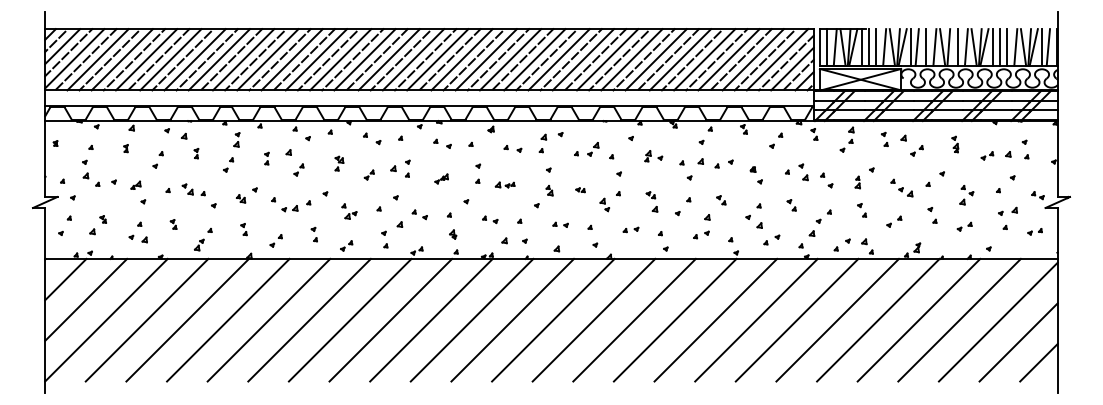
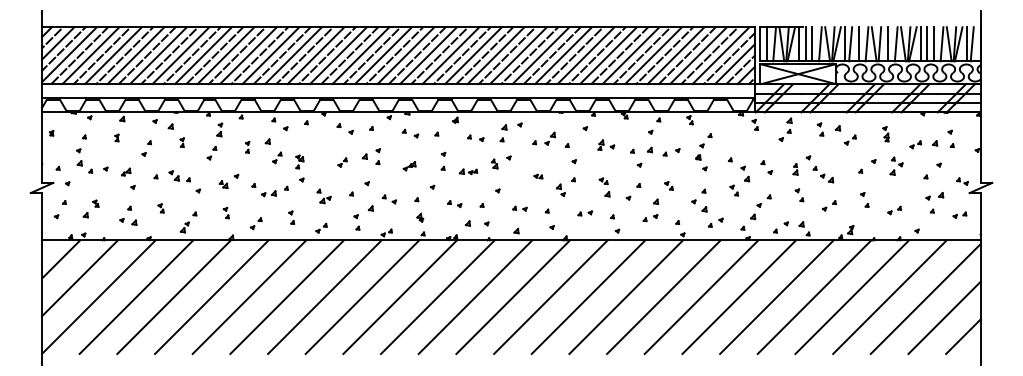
part: (775, 140) -> (705, 140), moved
part: (339, 163) -> (299, 161), moved
part: (803, 171) -> (745, 173), moved
part: (901, 187) -> (823, 174), moved
part: (549, 190) -> (494, 163), moved
part: (966, 194) -> (896, 165), moved

